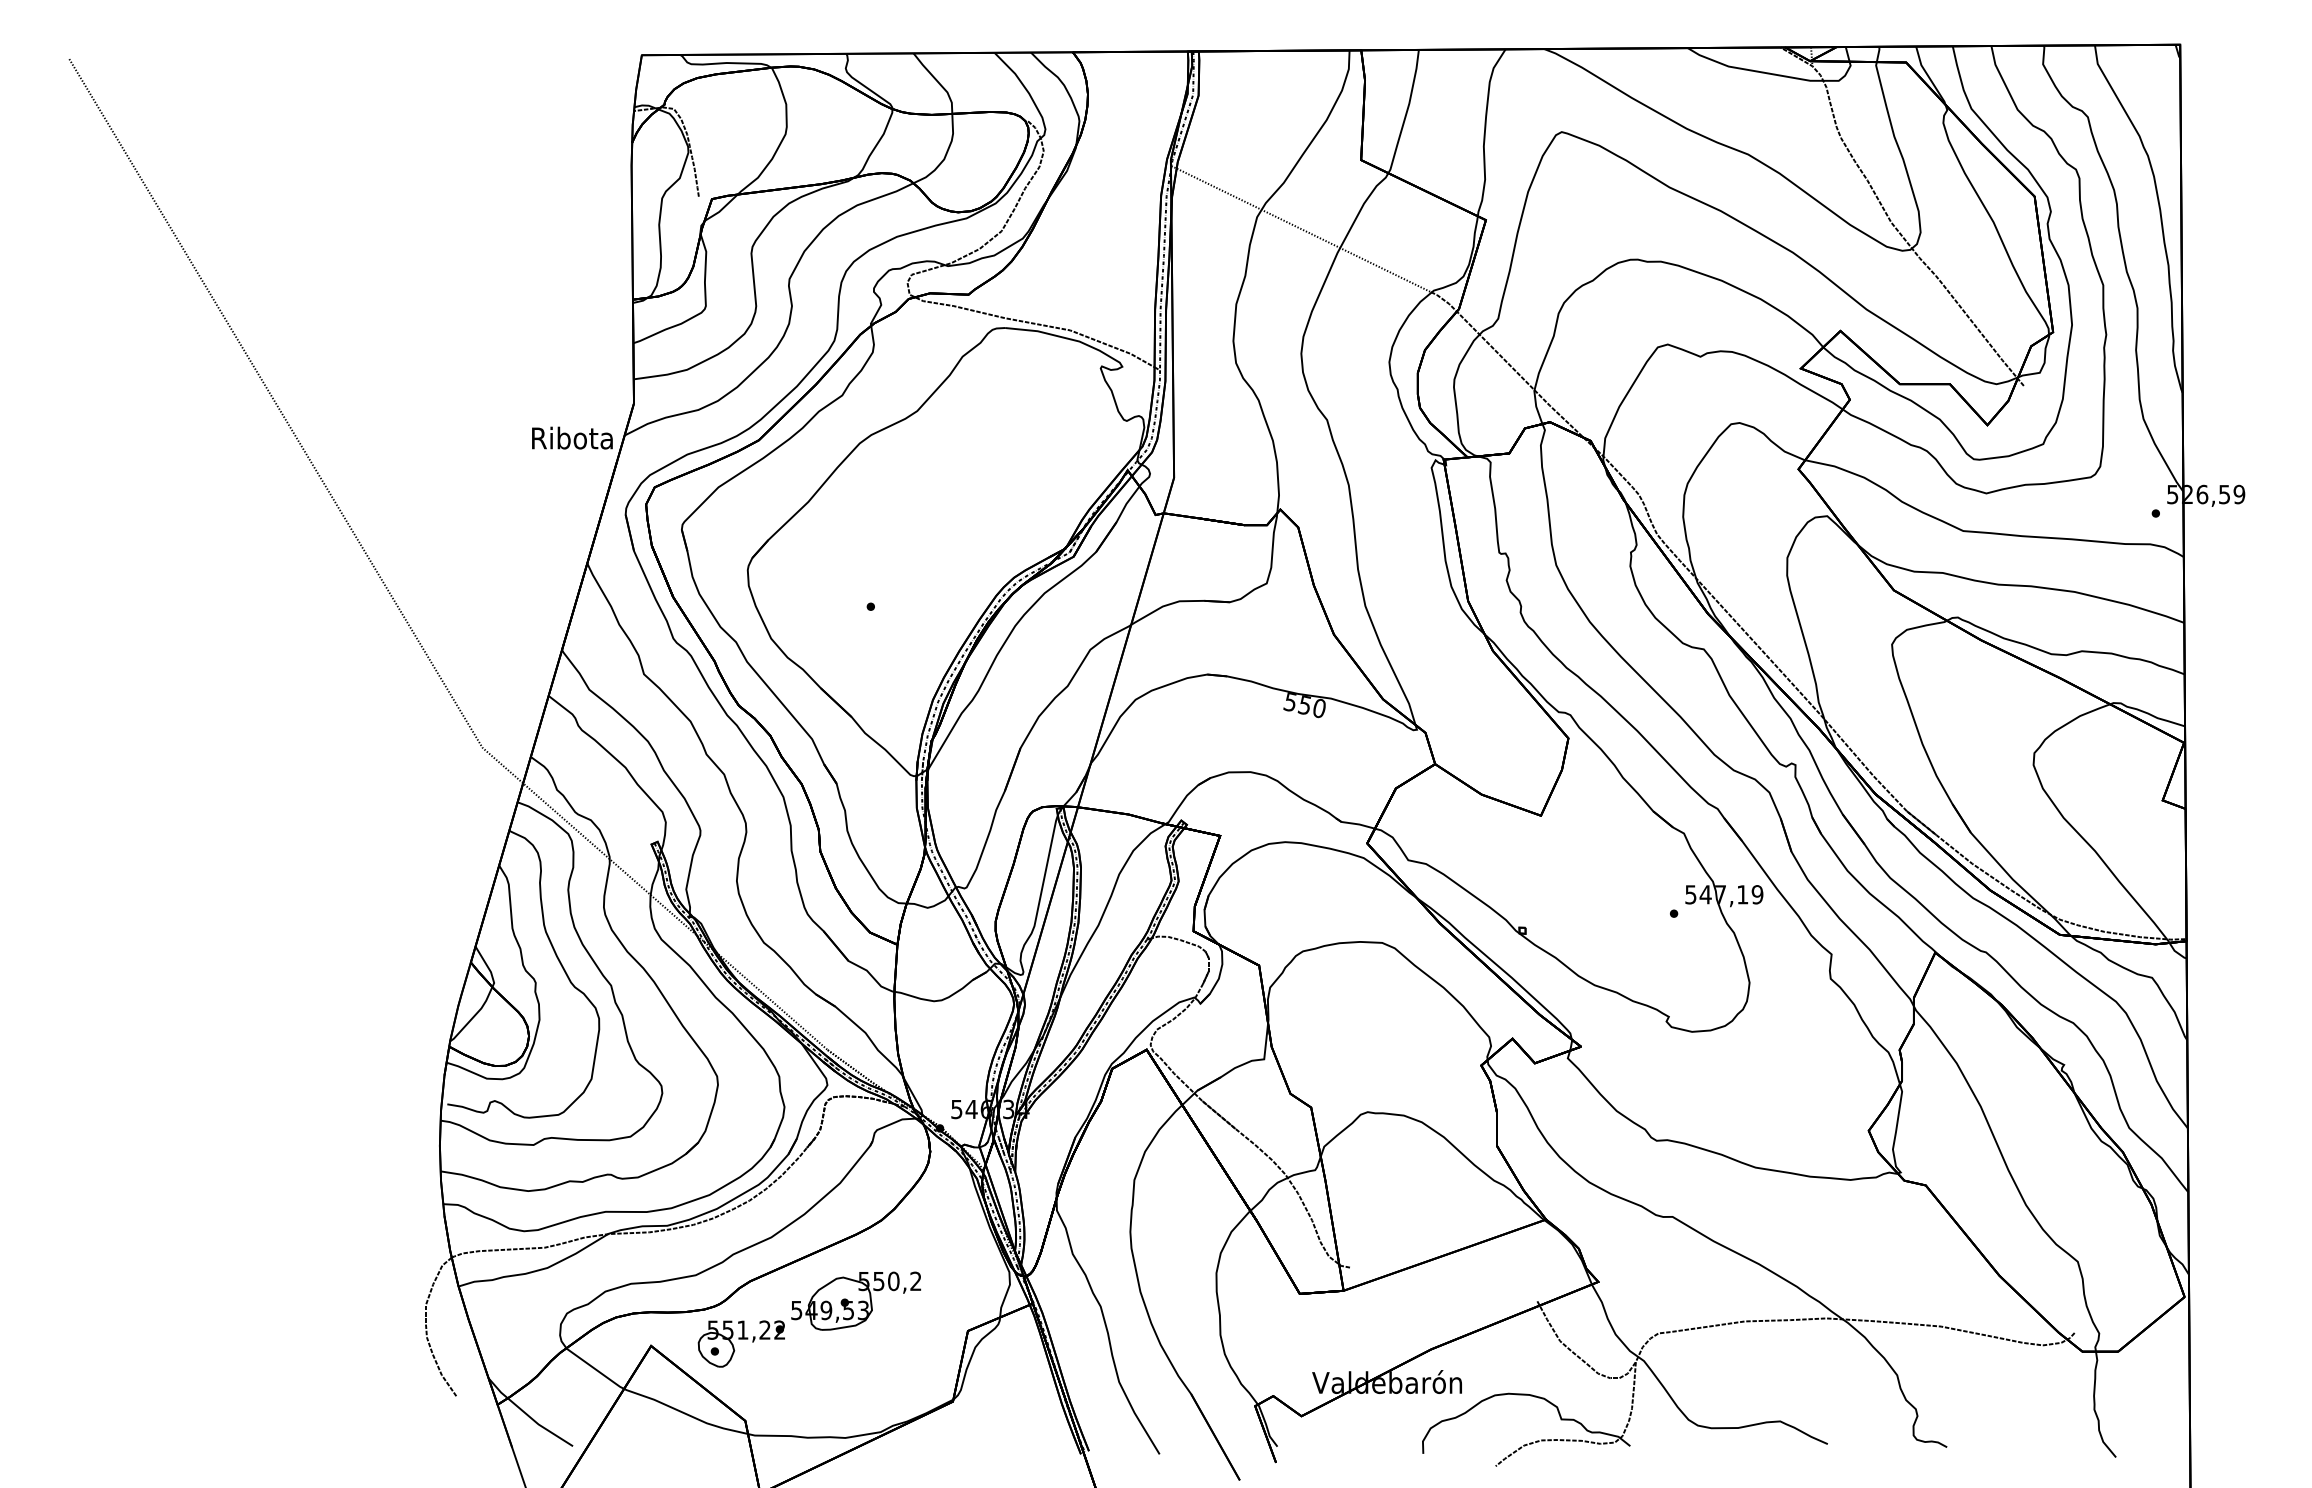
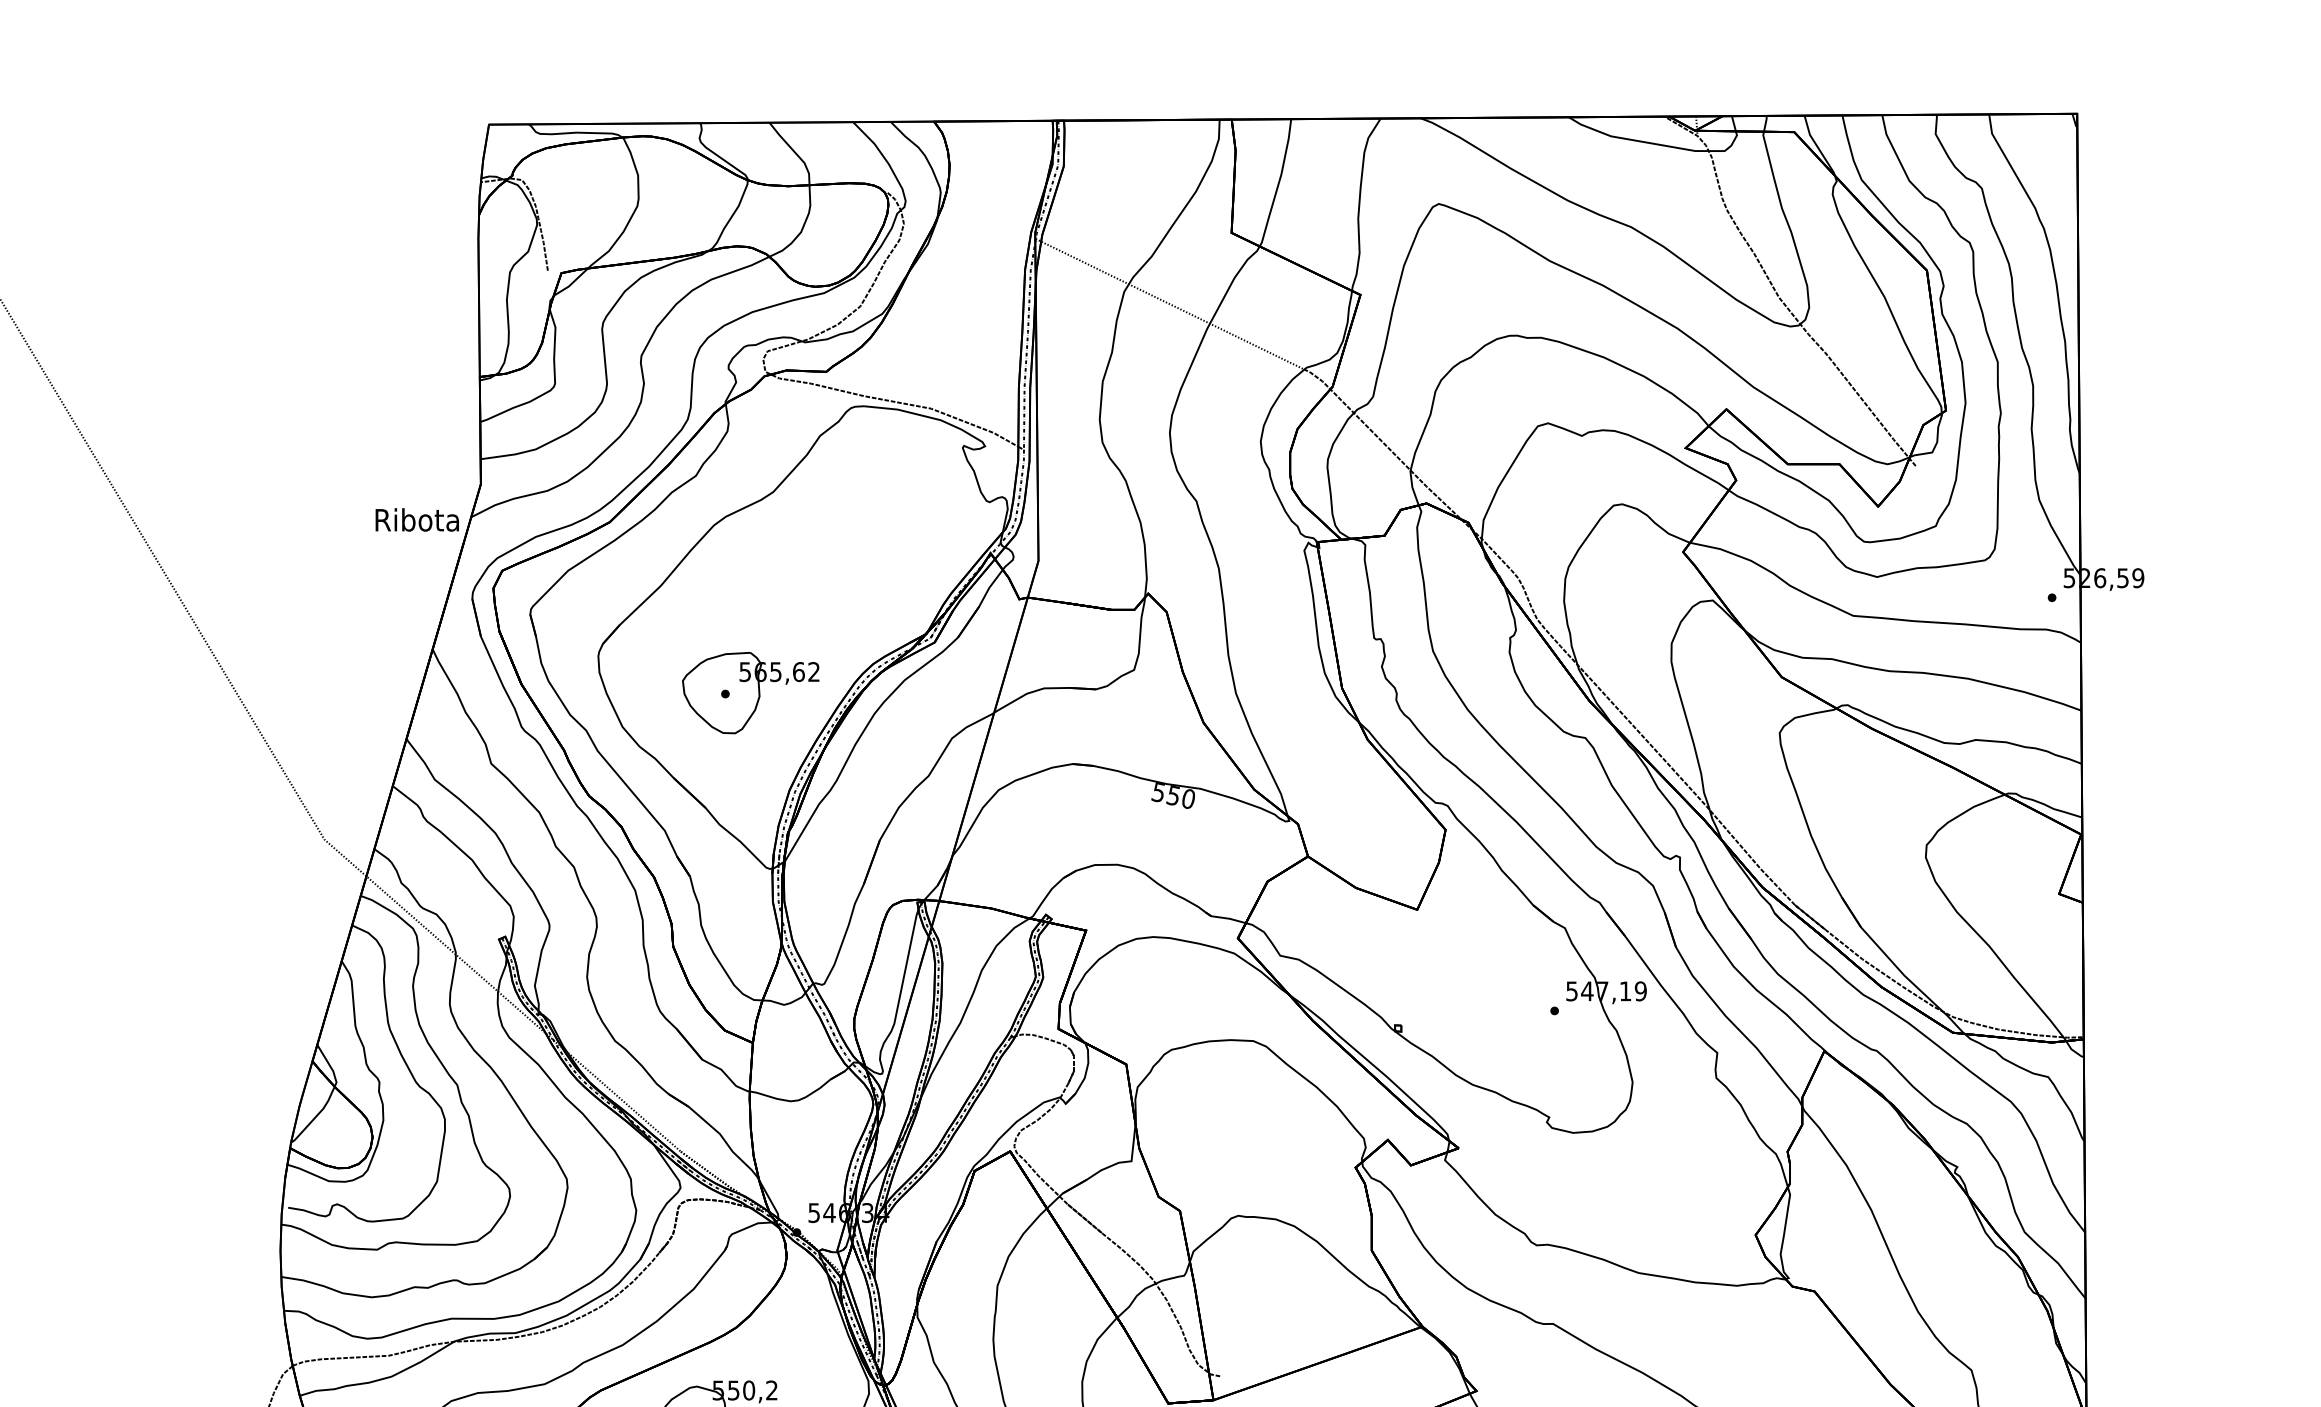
part: (894, 605) -> (749, 692), added

